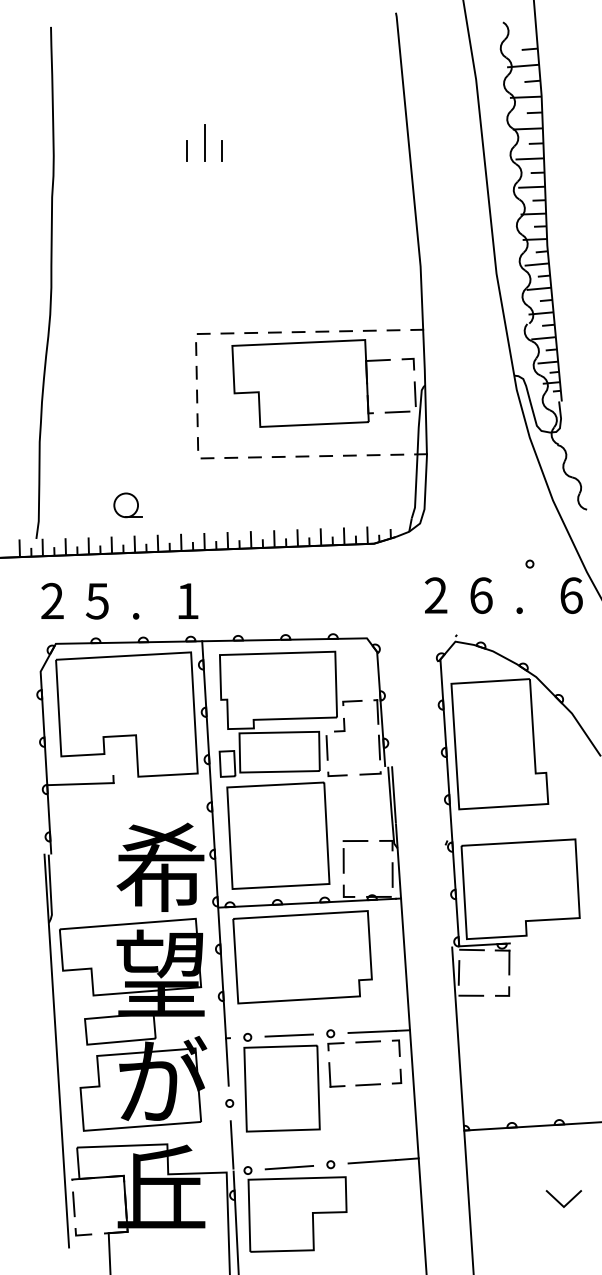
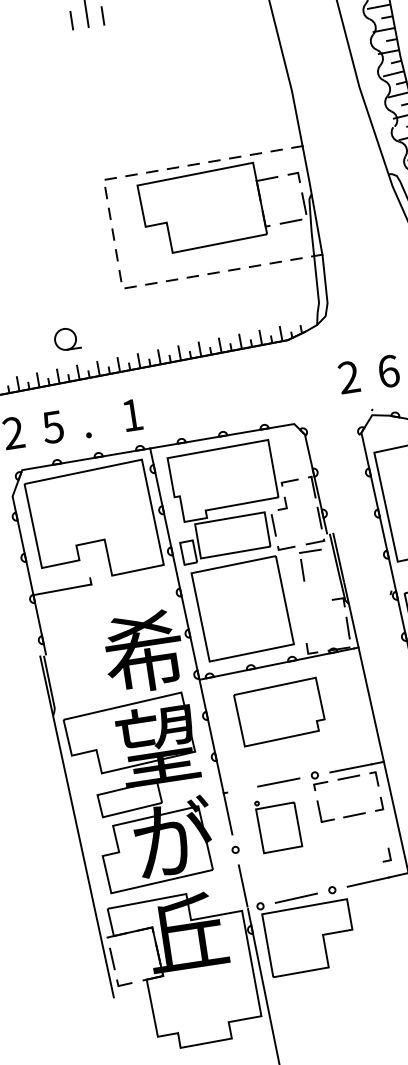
part: (344, 856) -> (302, 566), moved
part: (302, 957) -> (280, 712), size x0.7
part: (281, 1082) -> (278, 824), size x0.6
line: (399, 1132) -> (388, 852), added

